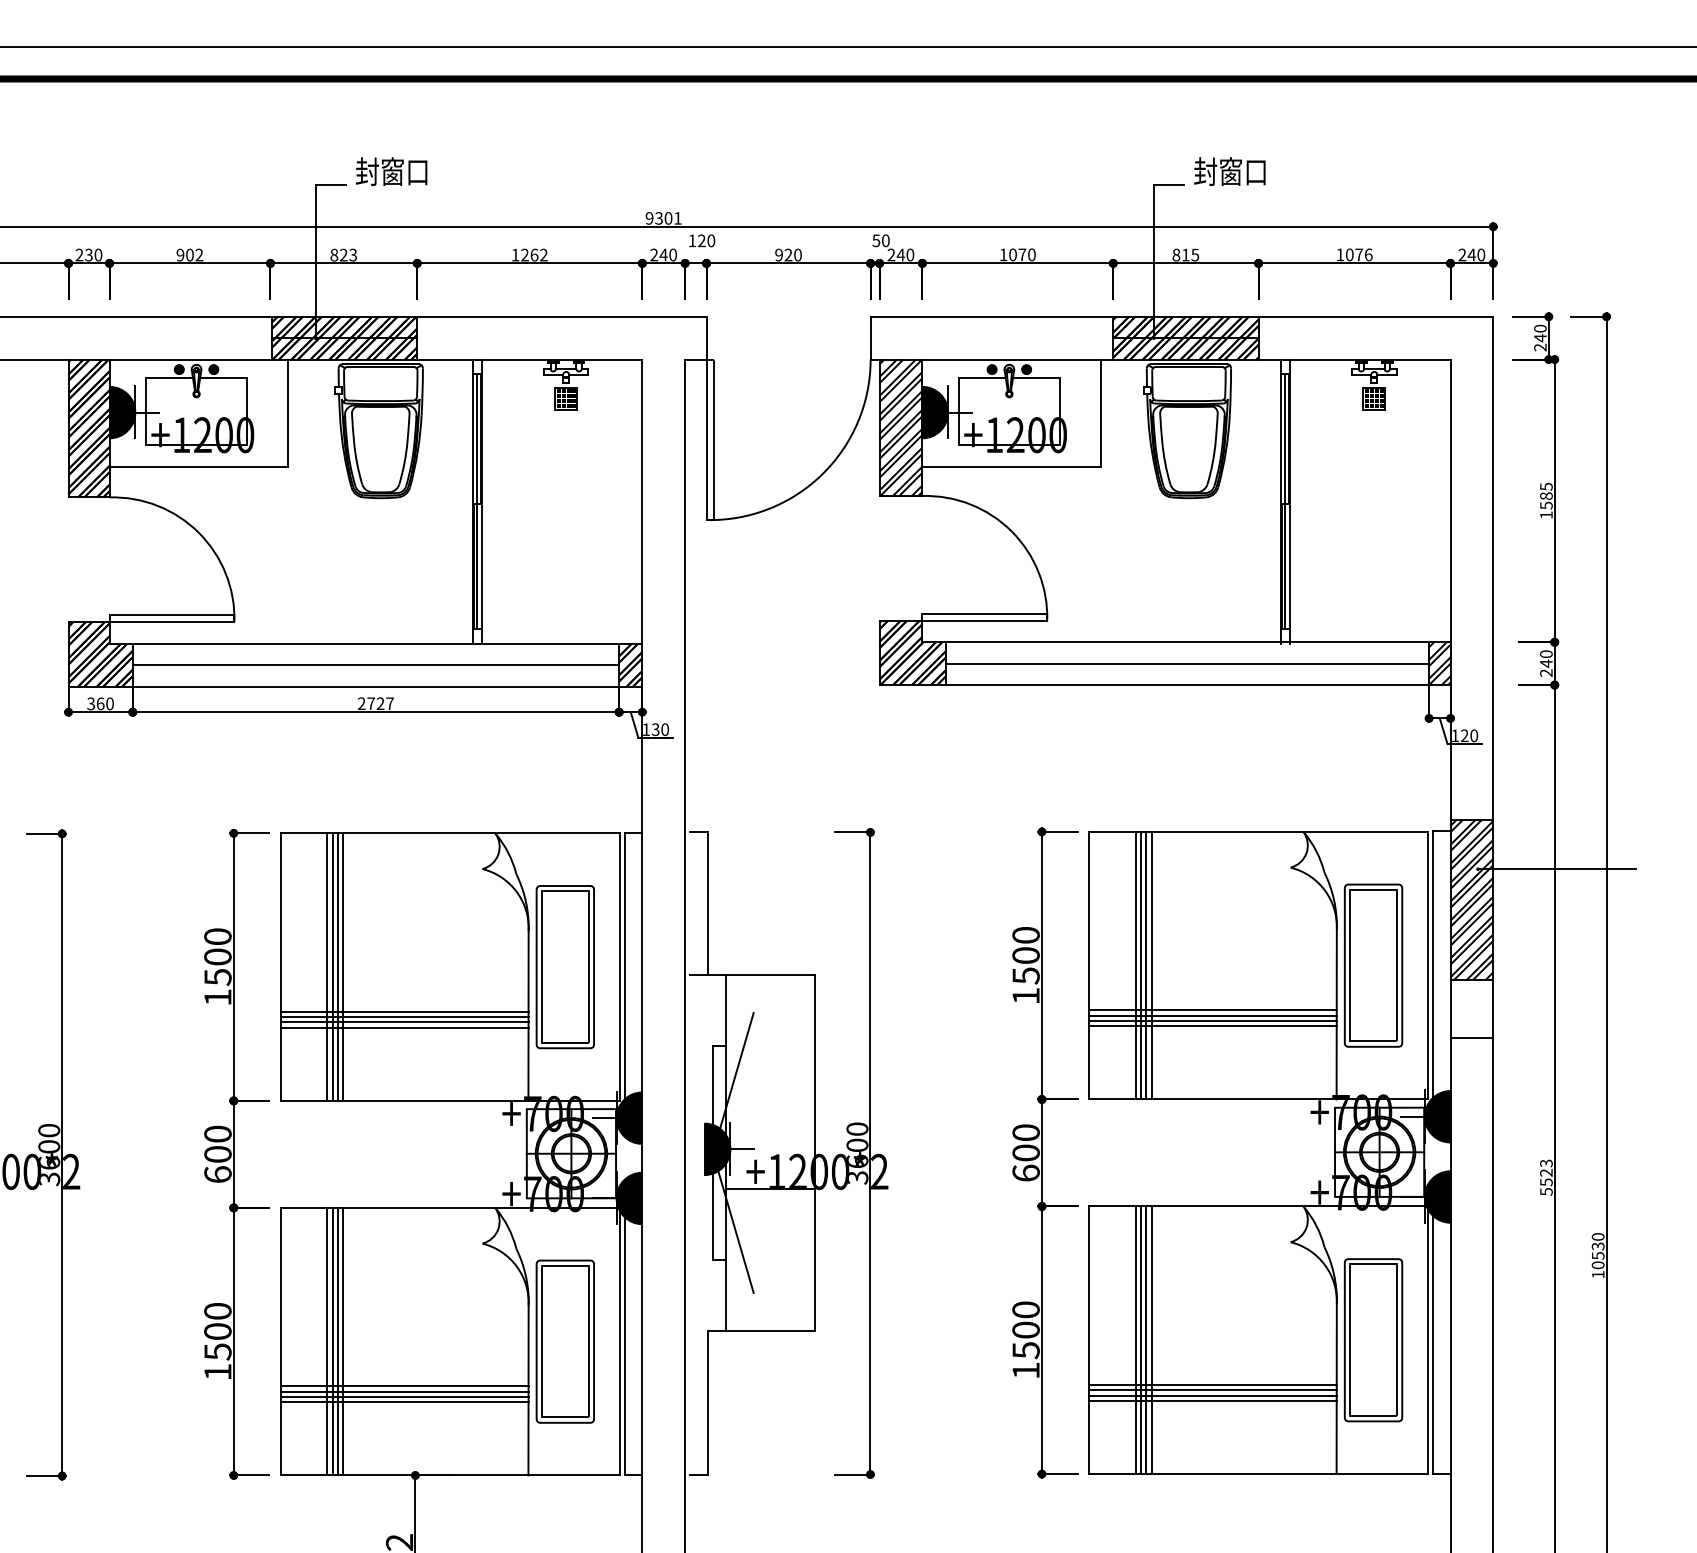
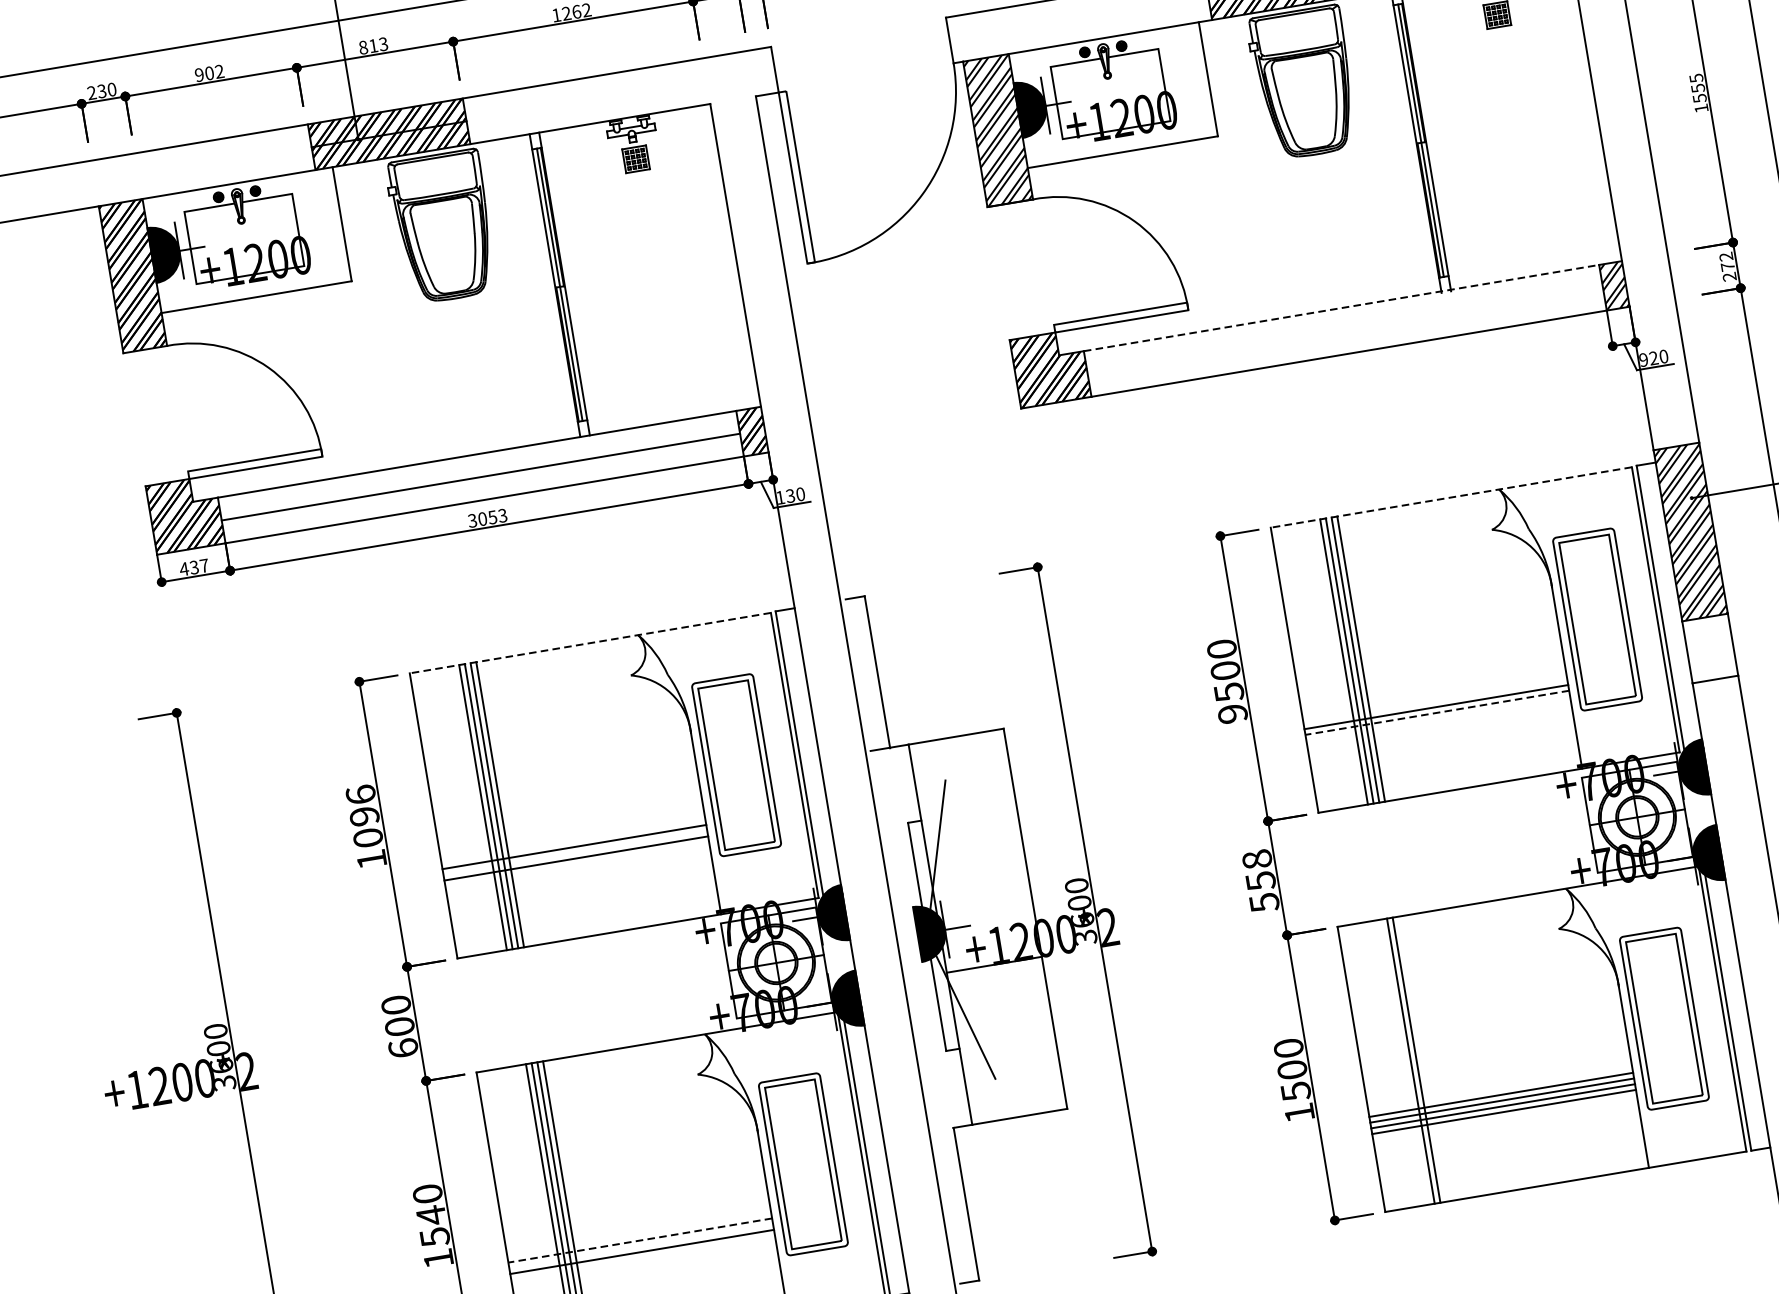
text: (343, 254) -> (373, 45), 823 -> 813
text: (1546, 496) -> (1698, 88), 1585 -> 1555
line: (1187, 642) -> (1341, 308), solid -> dashed
text: (1546, 658) -> (1727, 261), 240 -> 272
line: (1187, 663) -> (1345, 330), removed
text: (99, 703) -> (193, 567), 360 -> 437
text: (375, 703) -> (487, 518), 2727 -> 3053
text: (1455, 735) -> (1643, 359), 120 -> 920
line: (1258, 831) -> (1451, 497), solid -> dashed
line: (449, 833) -> (589, 643), solid -> dashed
text: (217, 957) -> (364, 816), 1500 -> 1096
text: (1025, 996) -> (1232, 714), 1500 -> 9500
line: (1212, 1010) -> (1434, 696), removed
line: (404, 1011) -> (573, 841), removed
line: (1212, 1015) -> (1434, 701), removed
line: (404, 1022) -> (575, 852), removed
line: (1212, 1026) -> (1436, 713), solid -> dashed
text: (1025, 1153) -> (1260, 881), 600 -> 558
text: (217, 1331) -> (430, 1215), 1500 -> 1540
line: (1146, 1340) -> (1422, 1059), removed
line: (1151, 1340) -> (1427, 1058), removed
line: (404, 1386) -> (639, 1240), solid -> dashed
line: (404, 1391) -> (640, 1246), removed
line: (404, 1402) -> (642, 1257), removed

